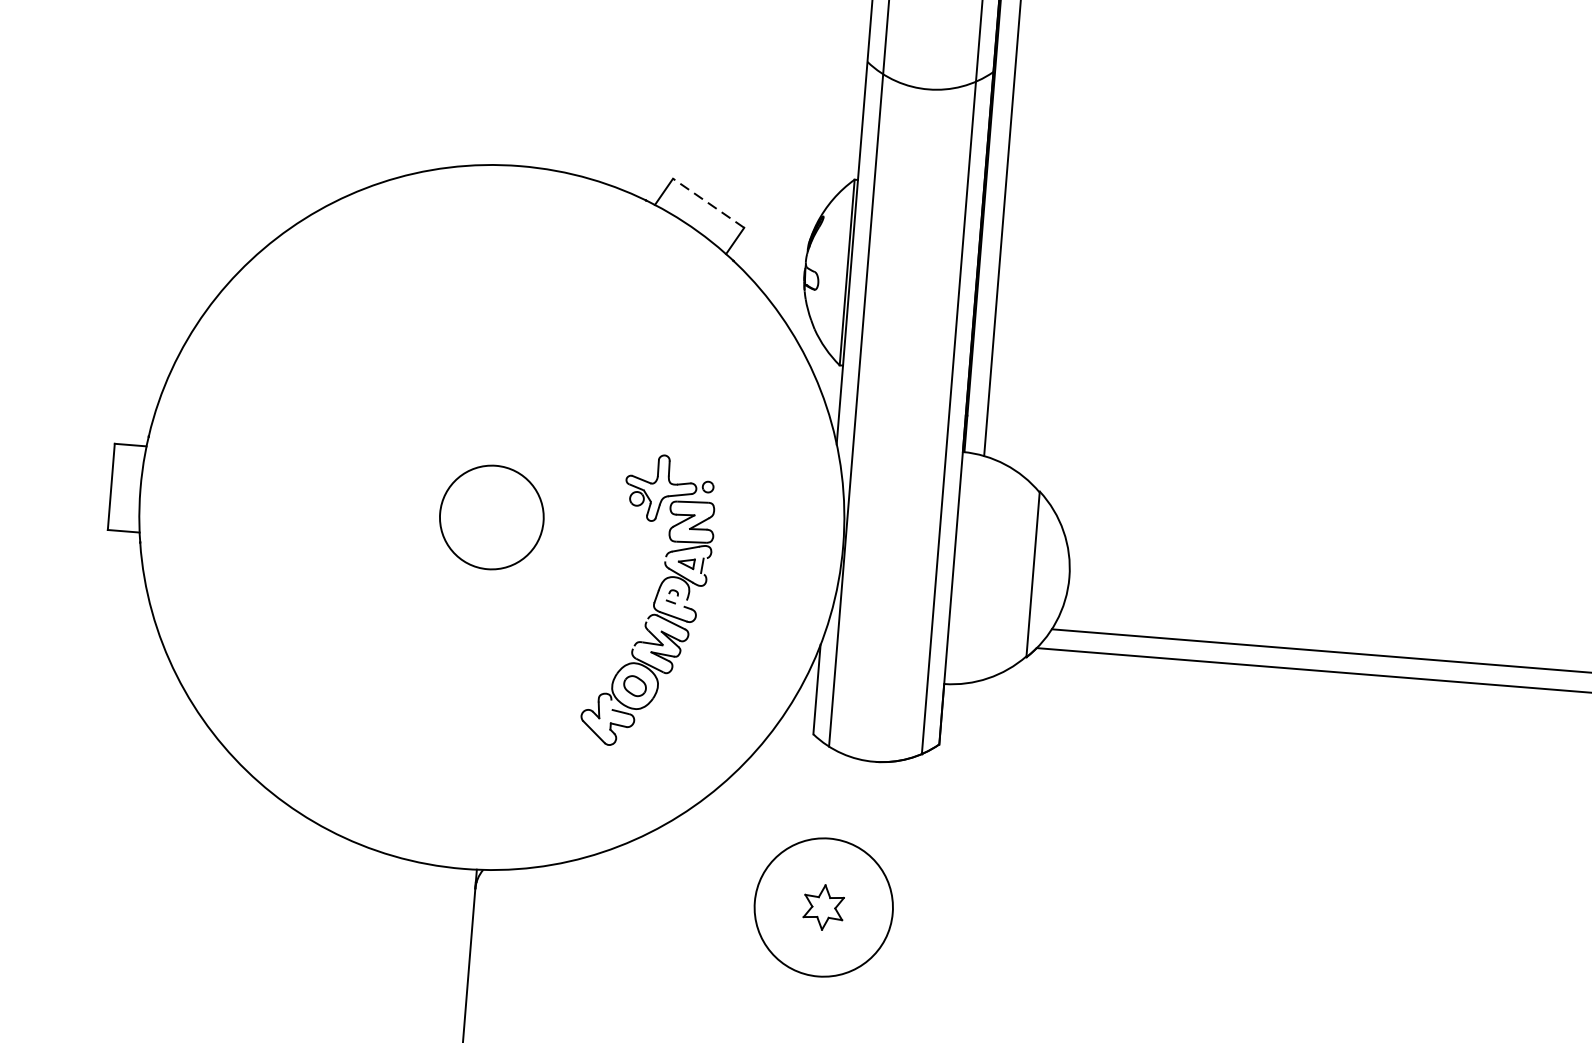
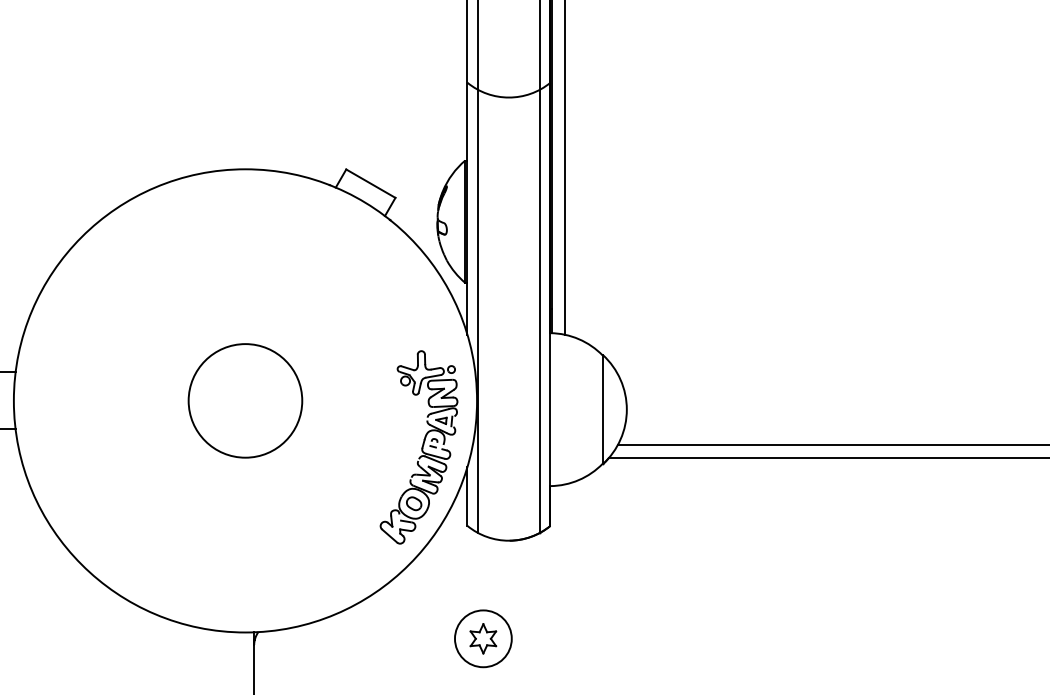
line: (708, 202) -> (370, 183), dashed -> solid
circle: (491, 516) -> (245, 400), size x1.67
part: (648, 601) -> (418, 447), moved
circle: (822, 906) -> (482, 638), size x0.62

